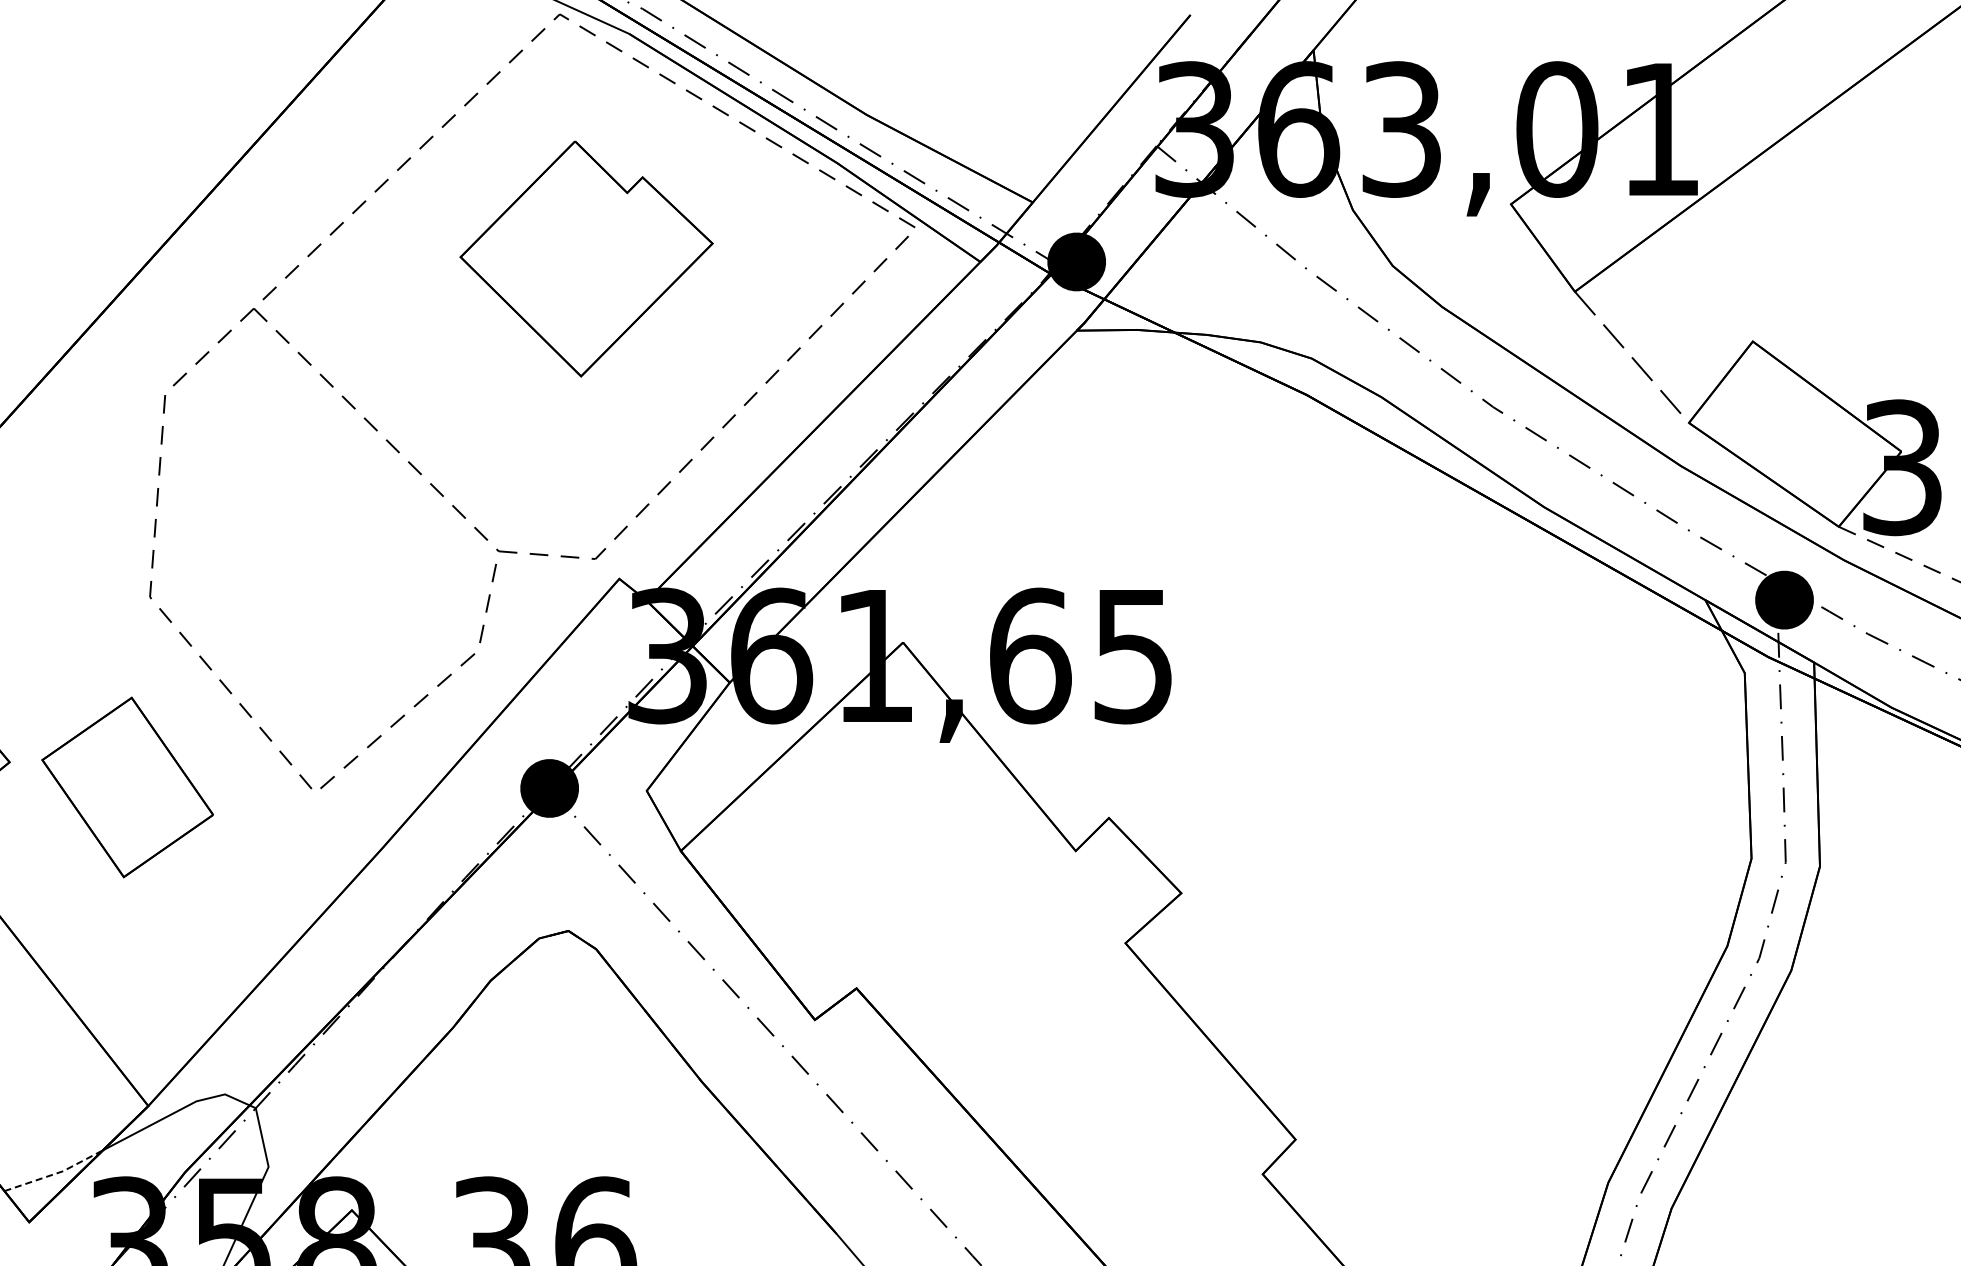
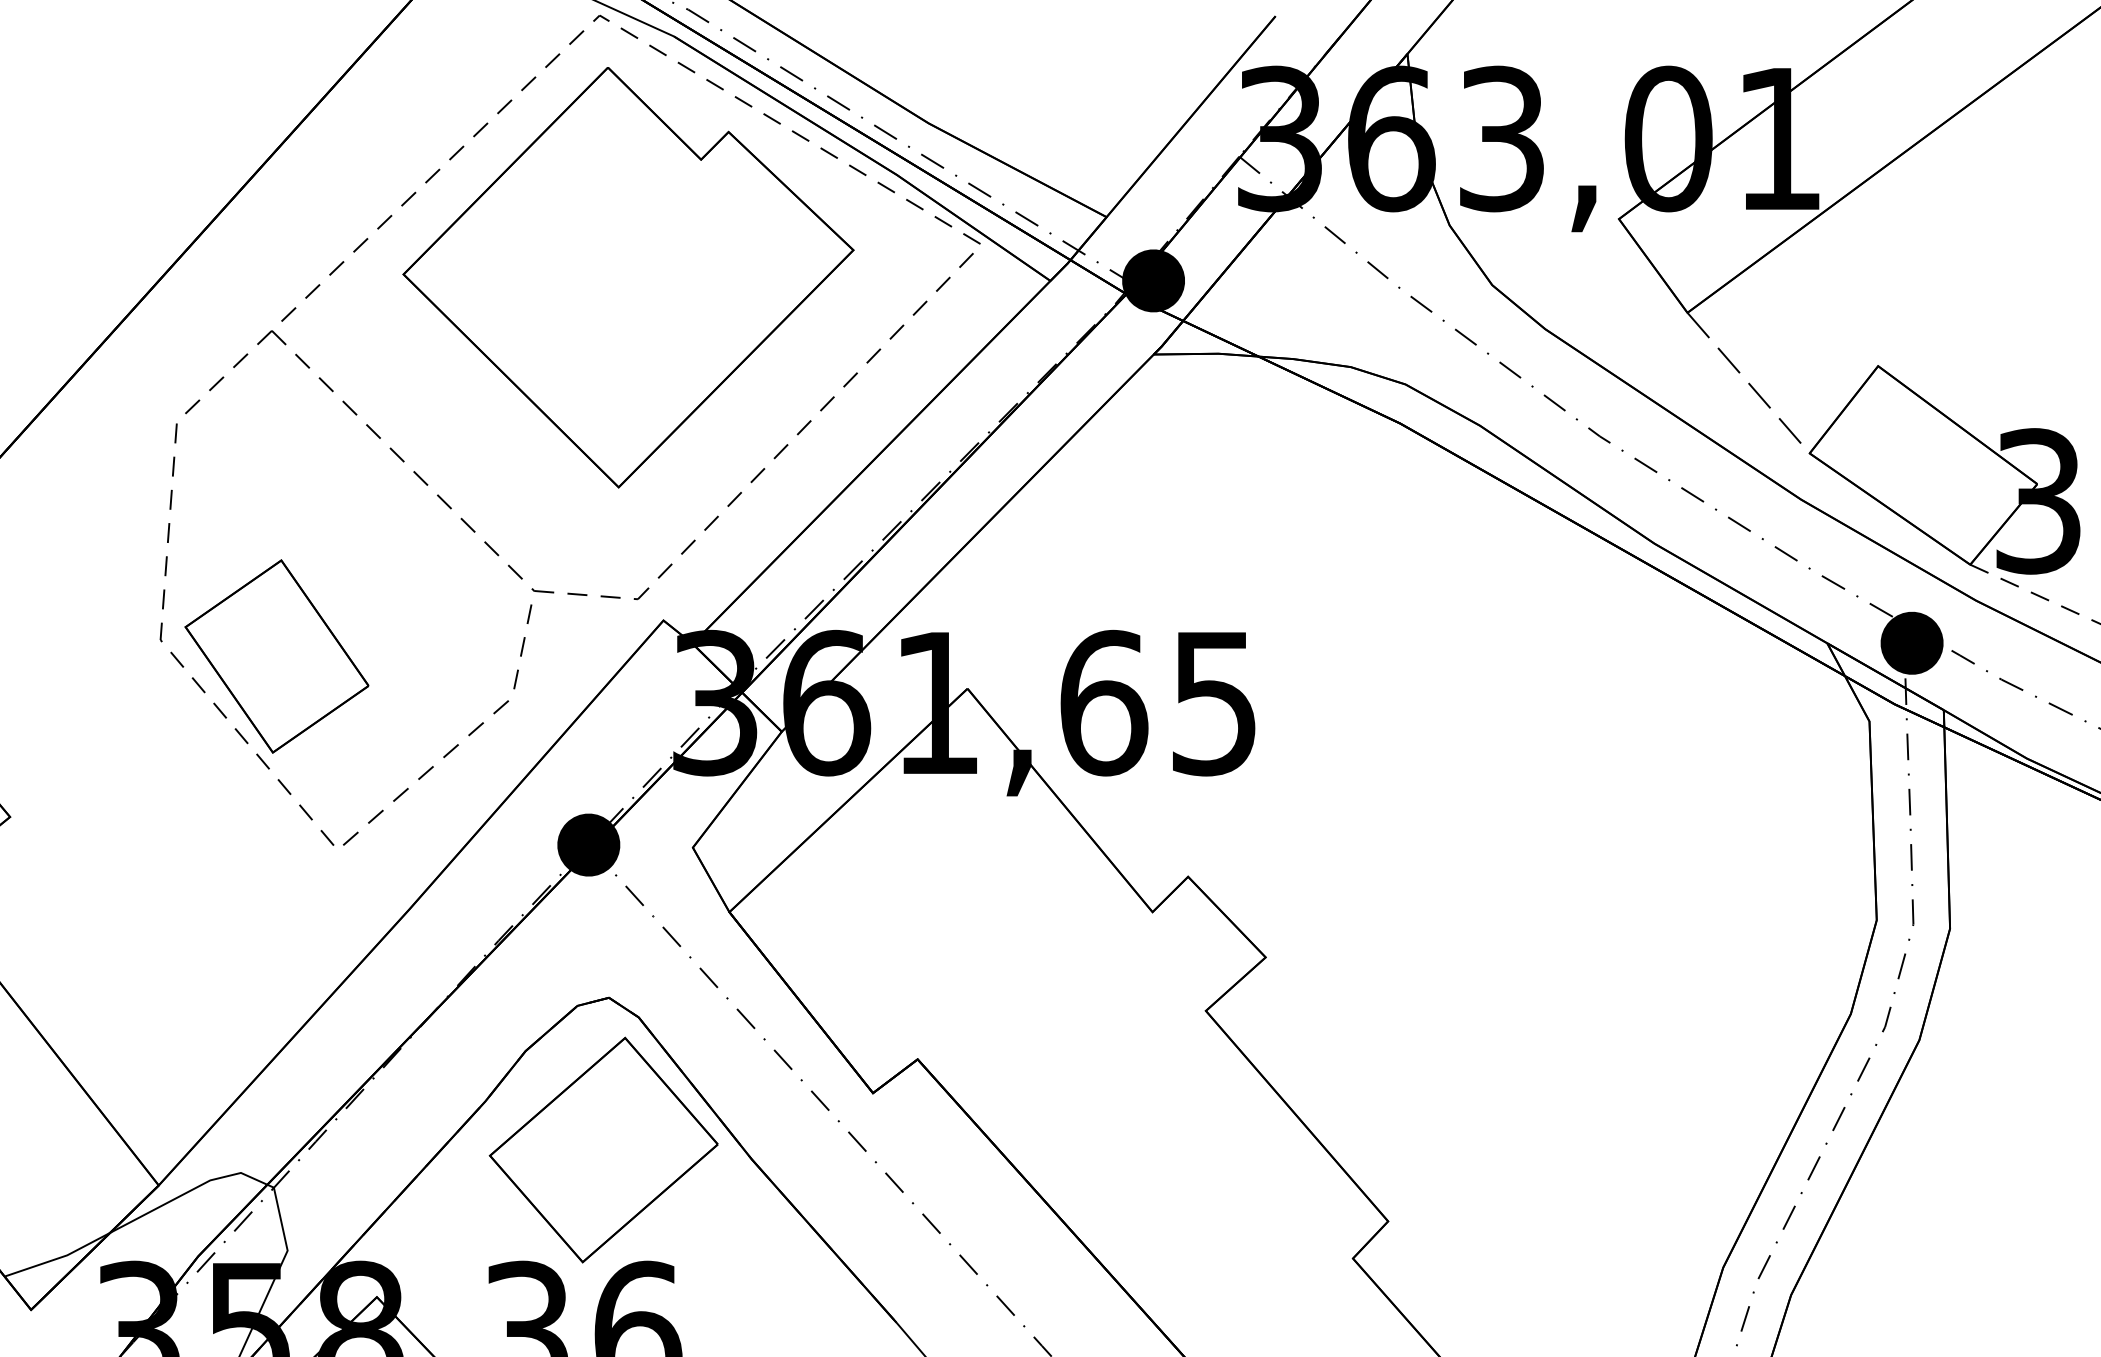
part: (586, 258) -> (628, 277), size x1.67
part: (127, 787) -> (276, 656), moved
part: (563, 1072) -> (603, 1149), added
line: (56, 1173) -> (60, 1257), dashed -> solid

